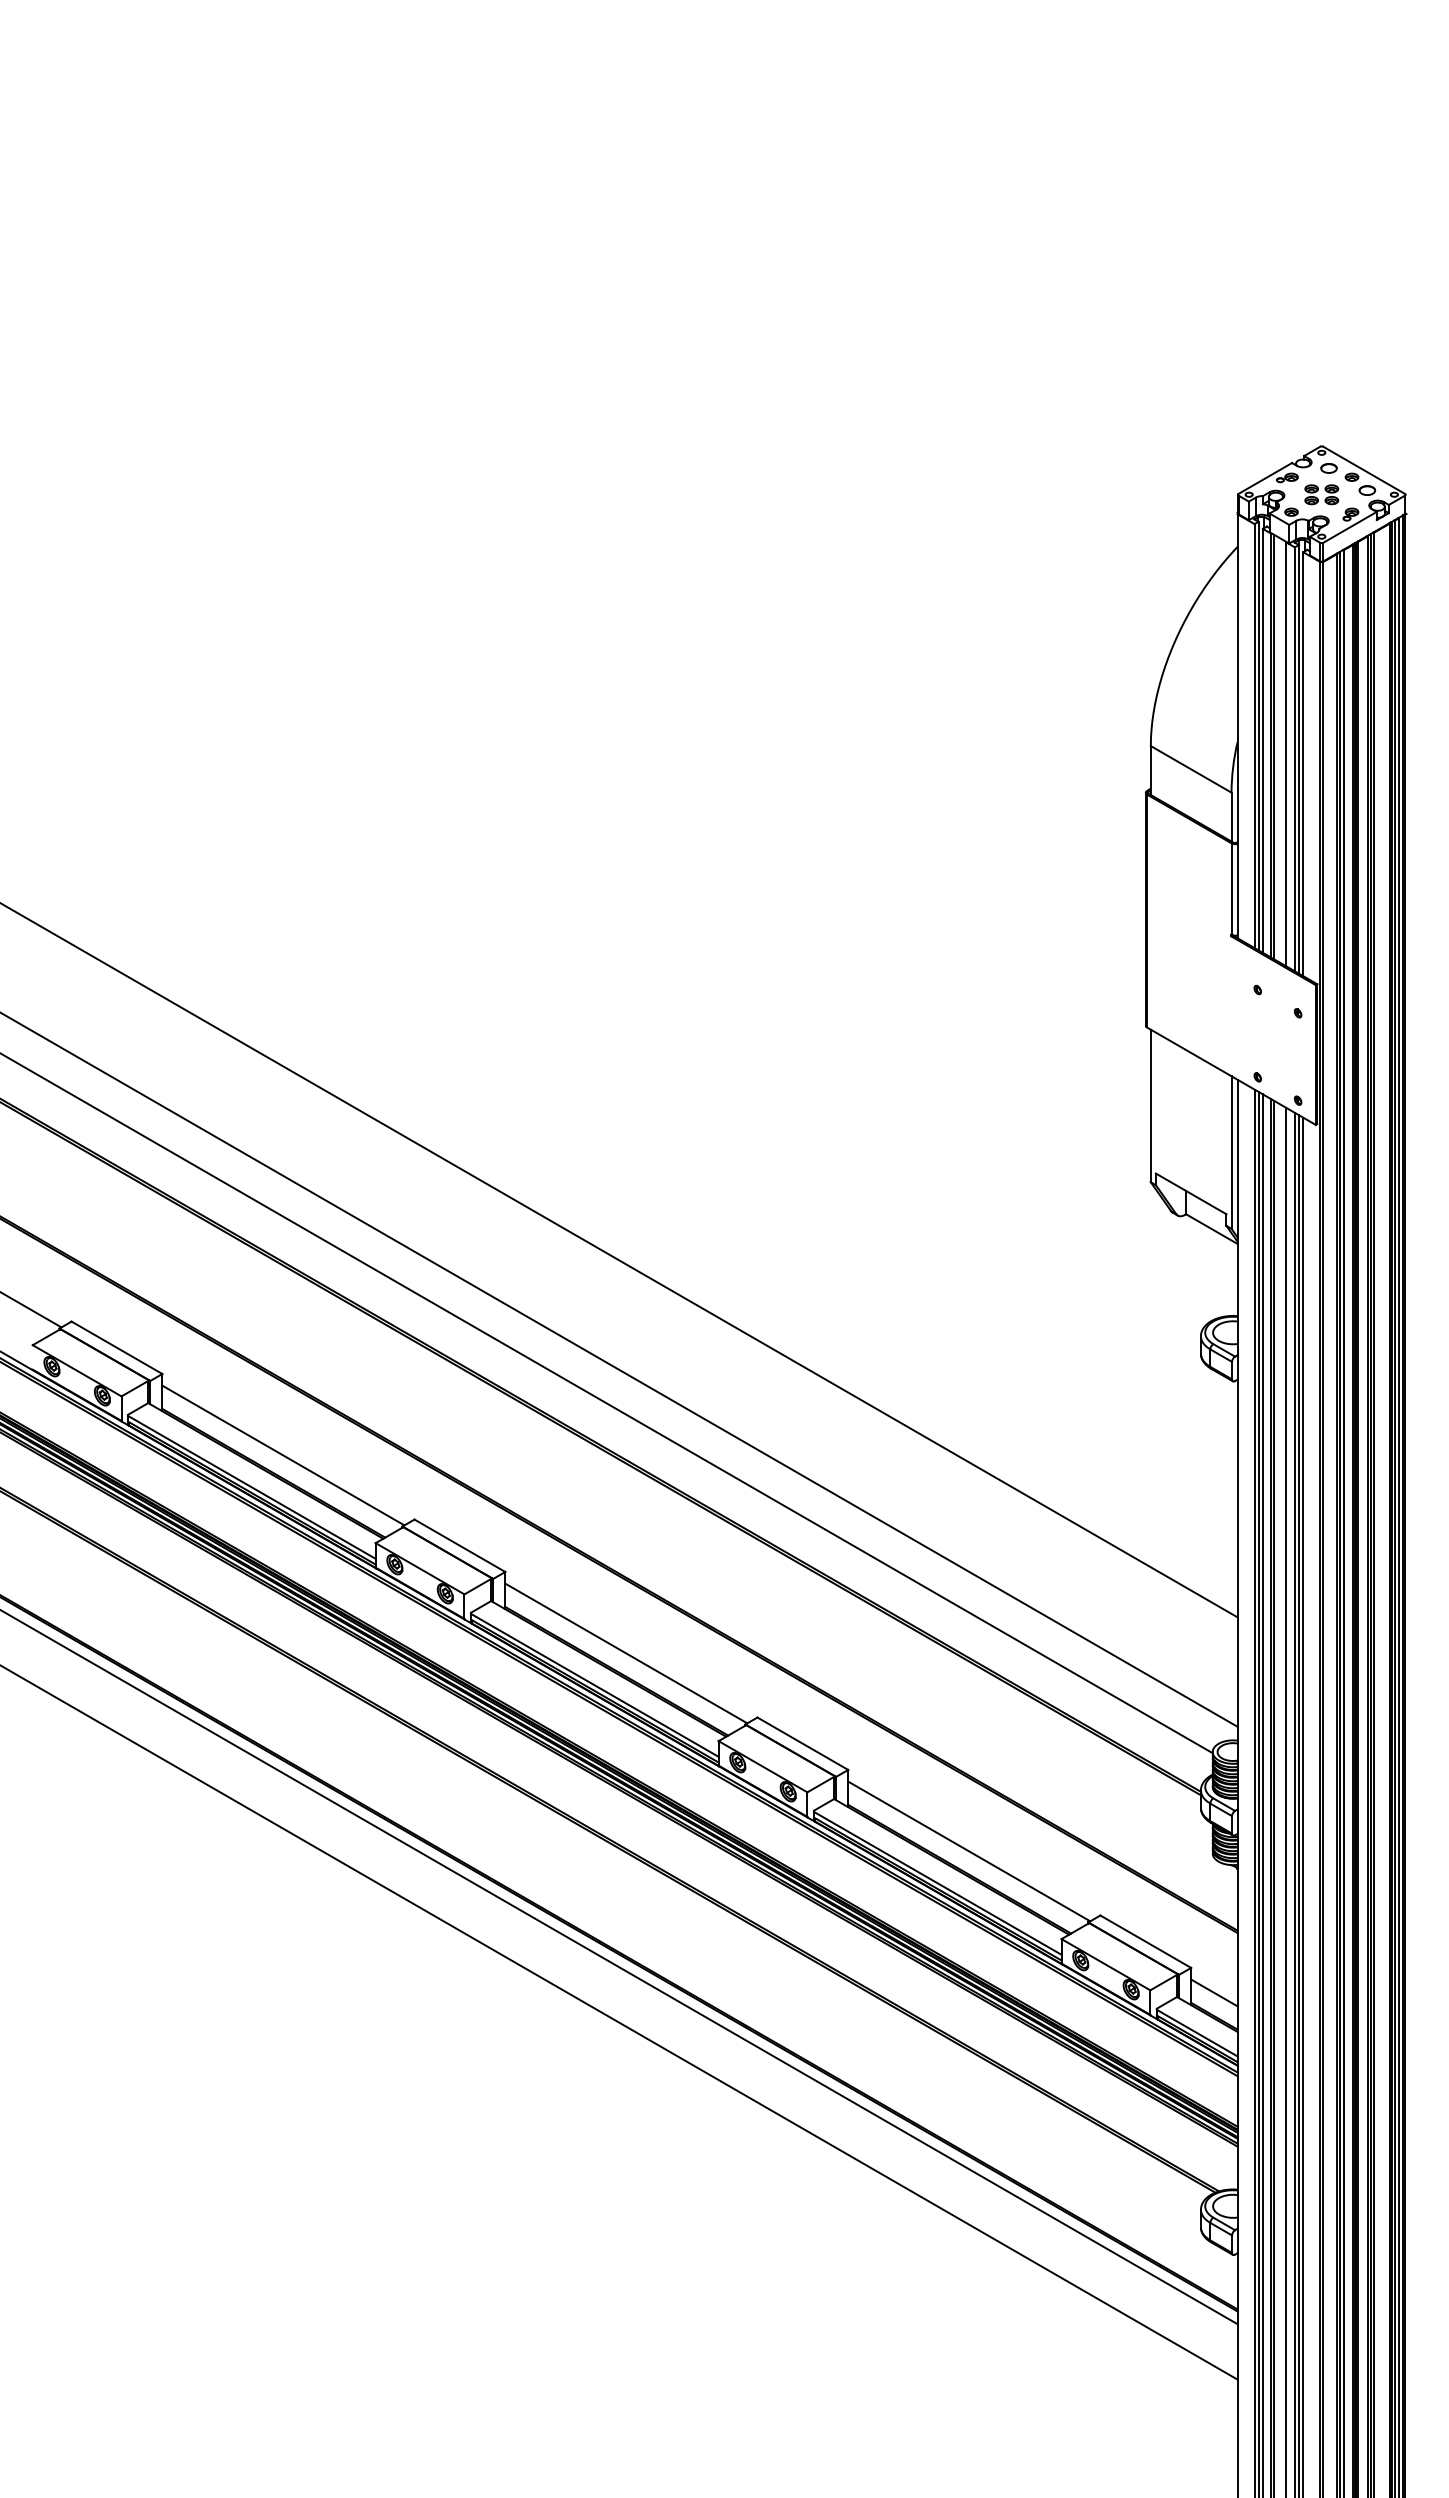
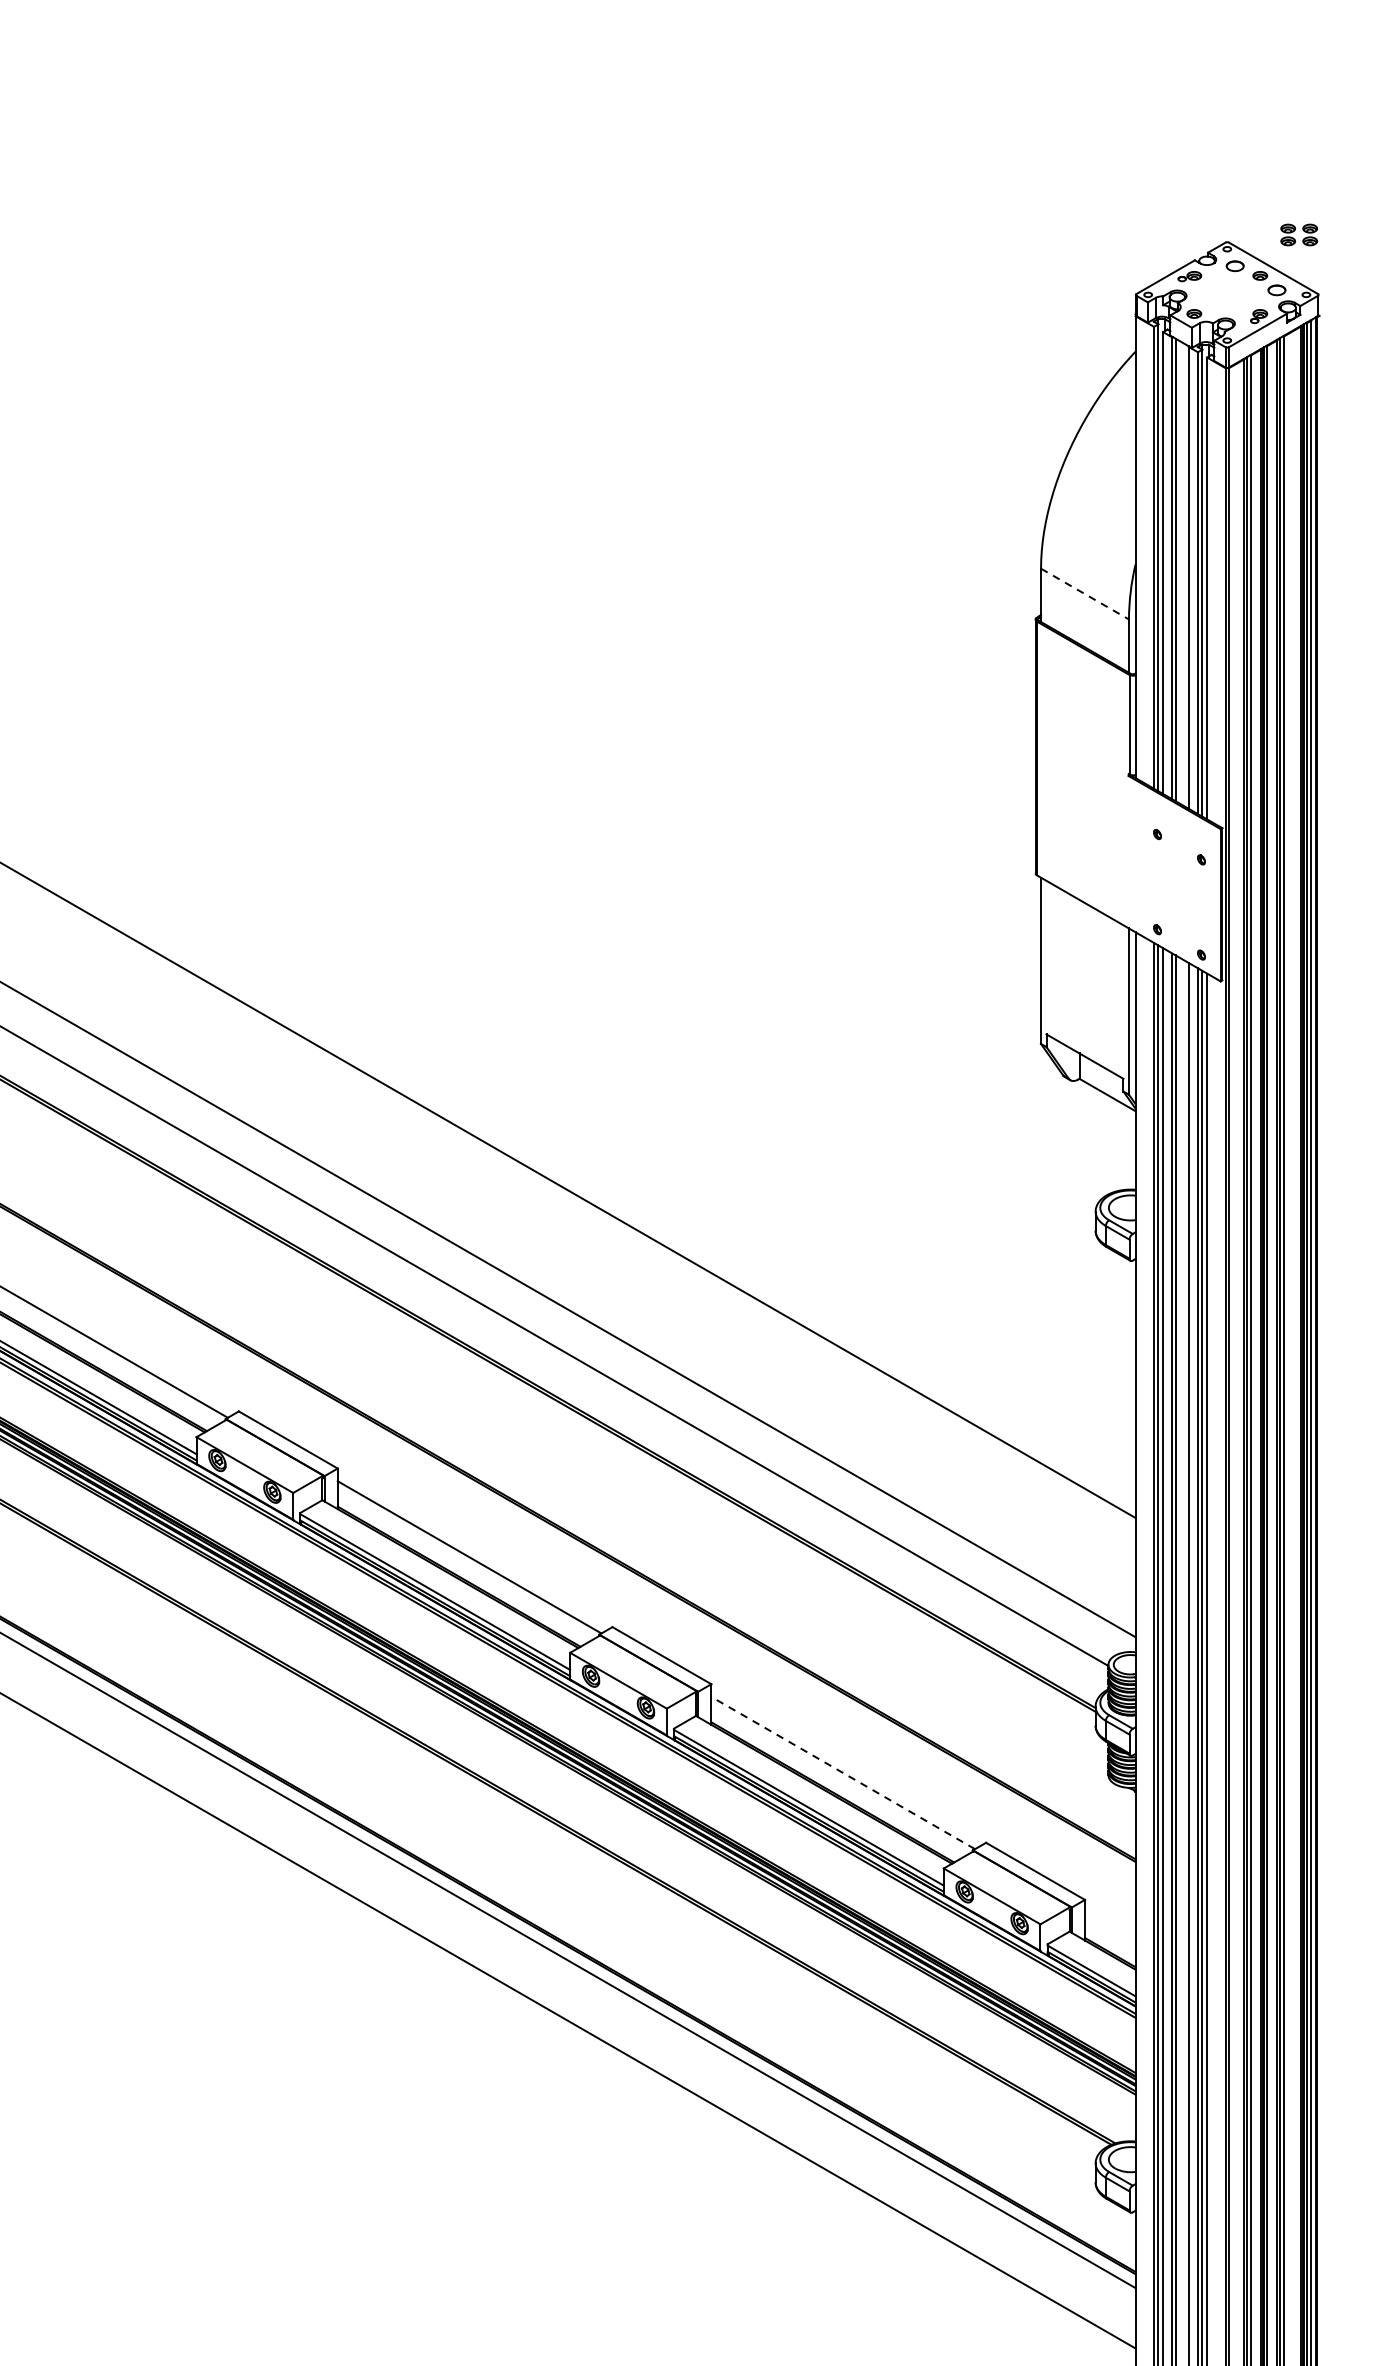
part: (1321, 494) -> (1298, 234), moved
line: (1191, 769) -> (1085, 594), solid -> dashed
line: (969, 1851) -> (843, 1773), solid -> dashed
line: (1214, 1992) -> (1110, 1926), removed

